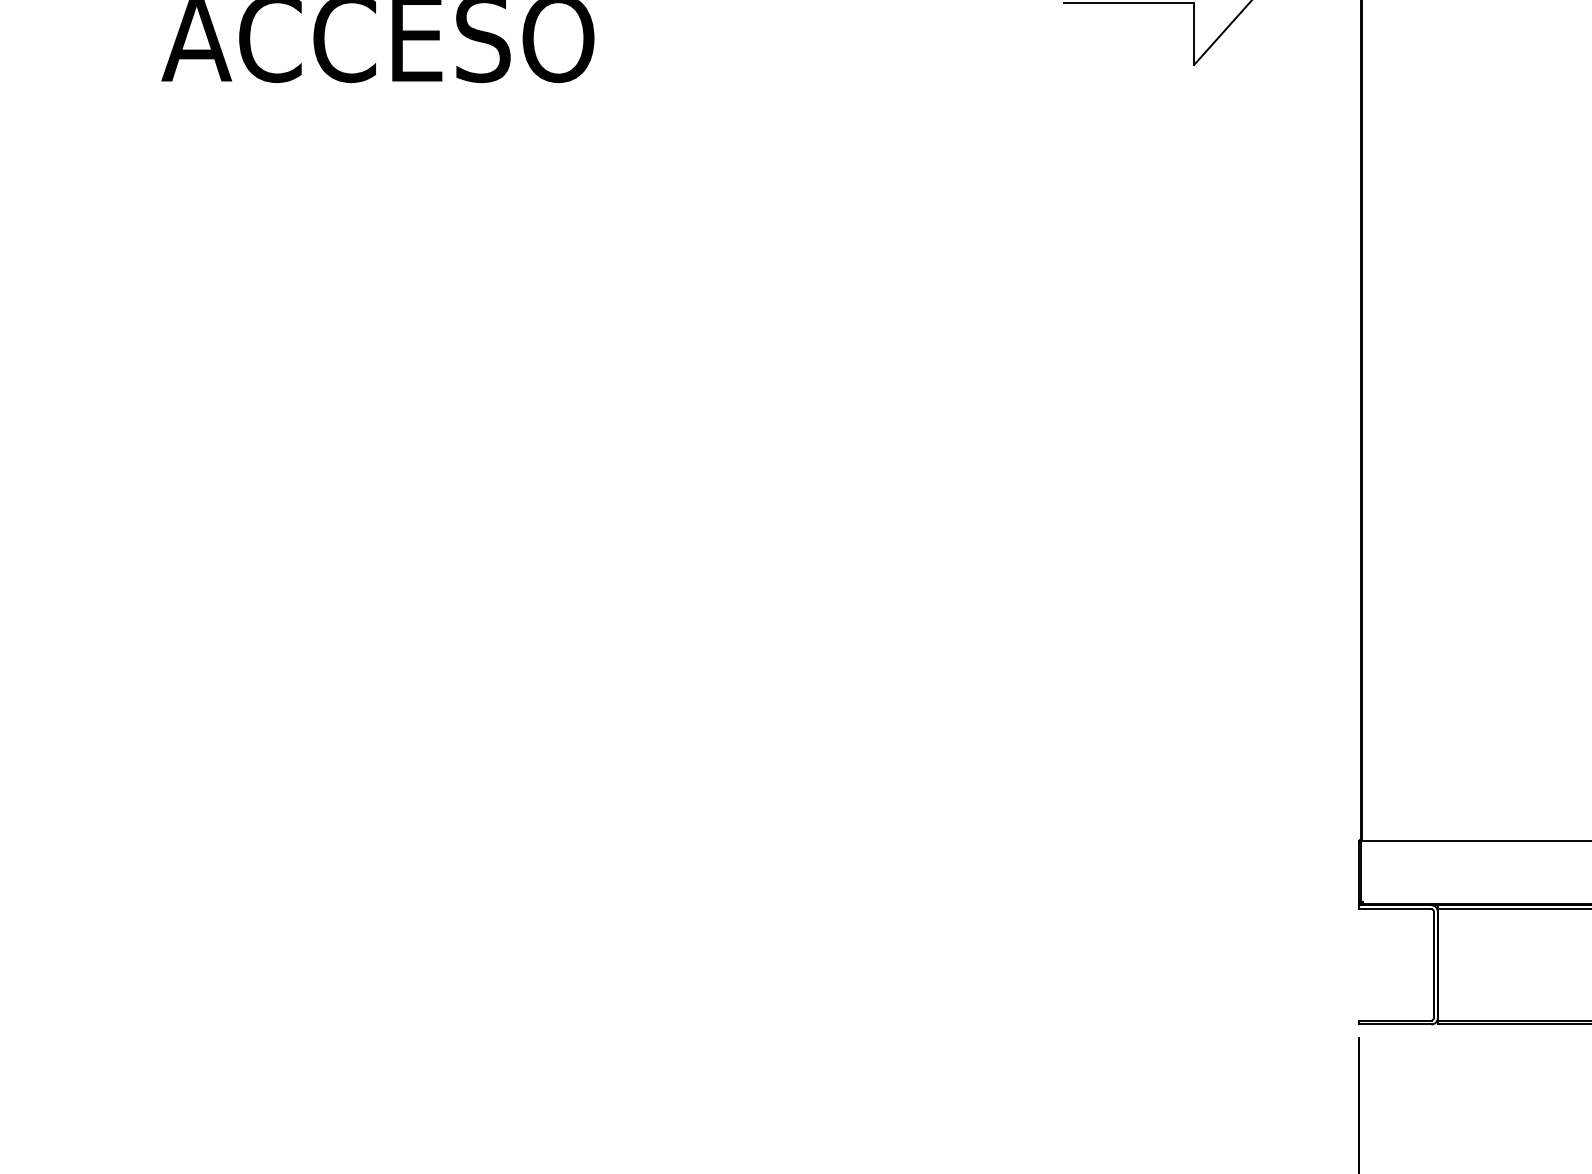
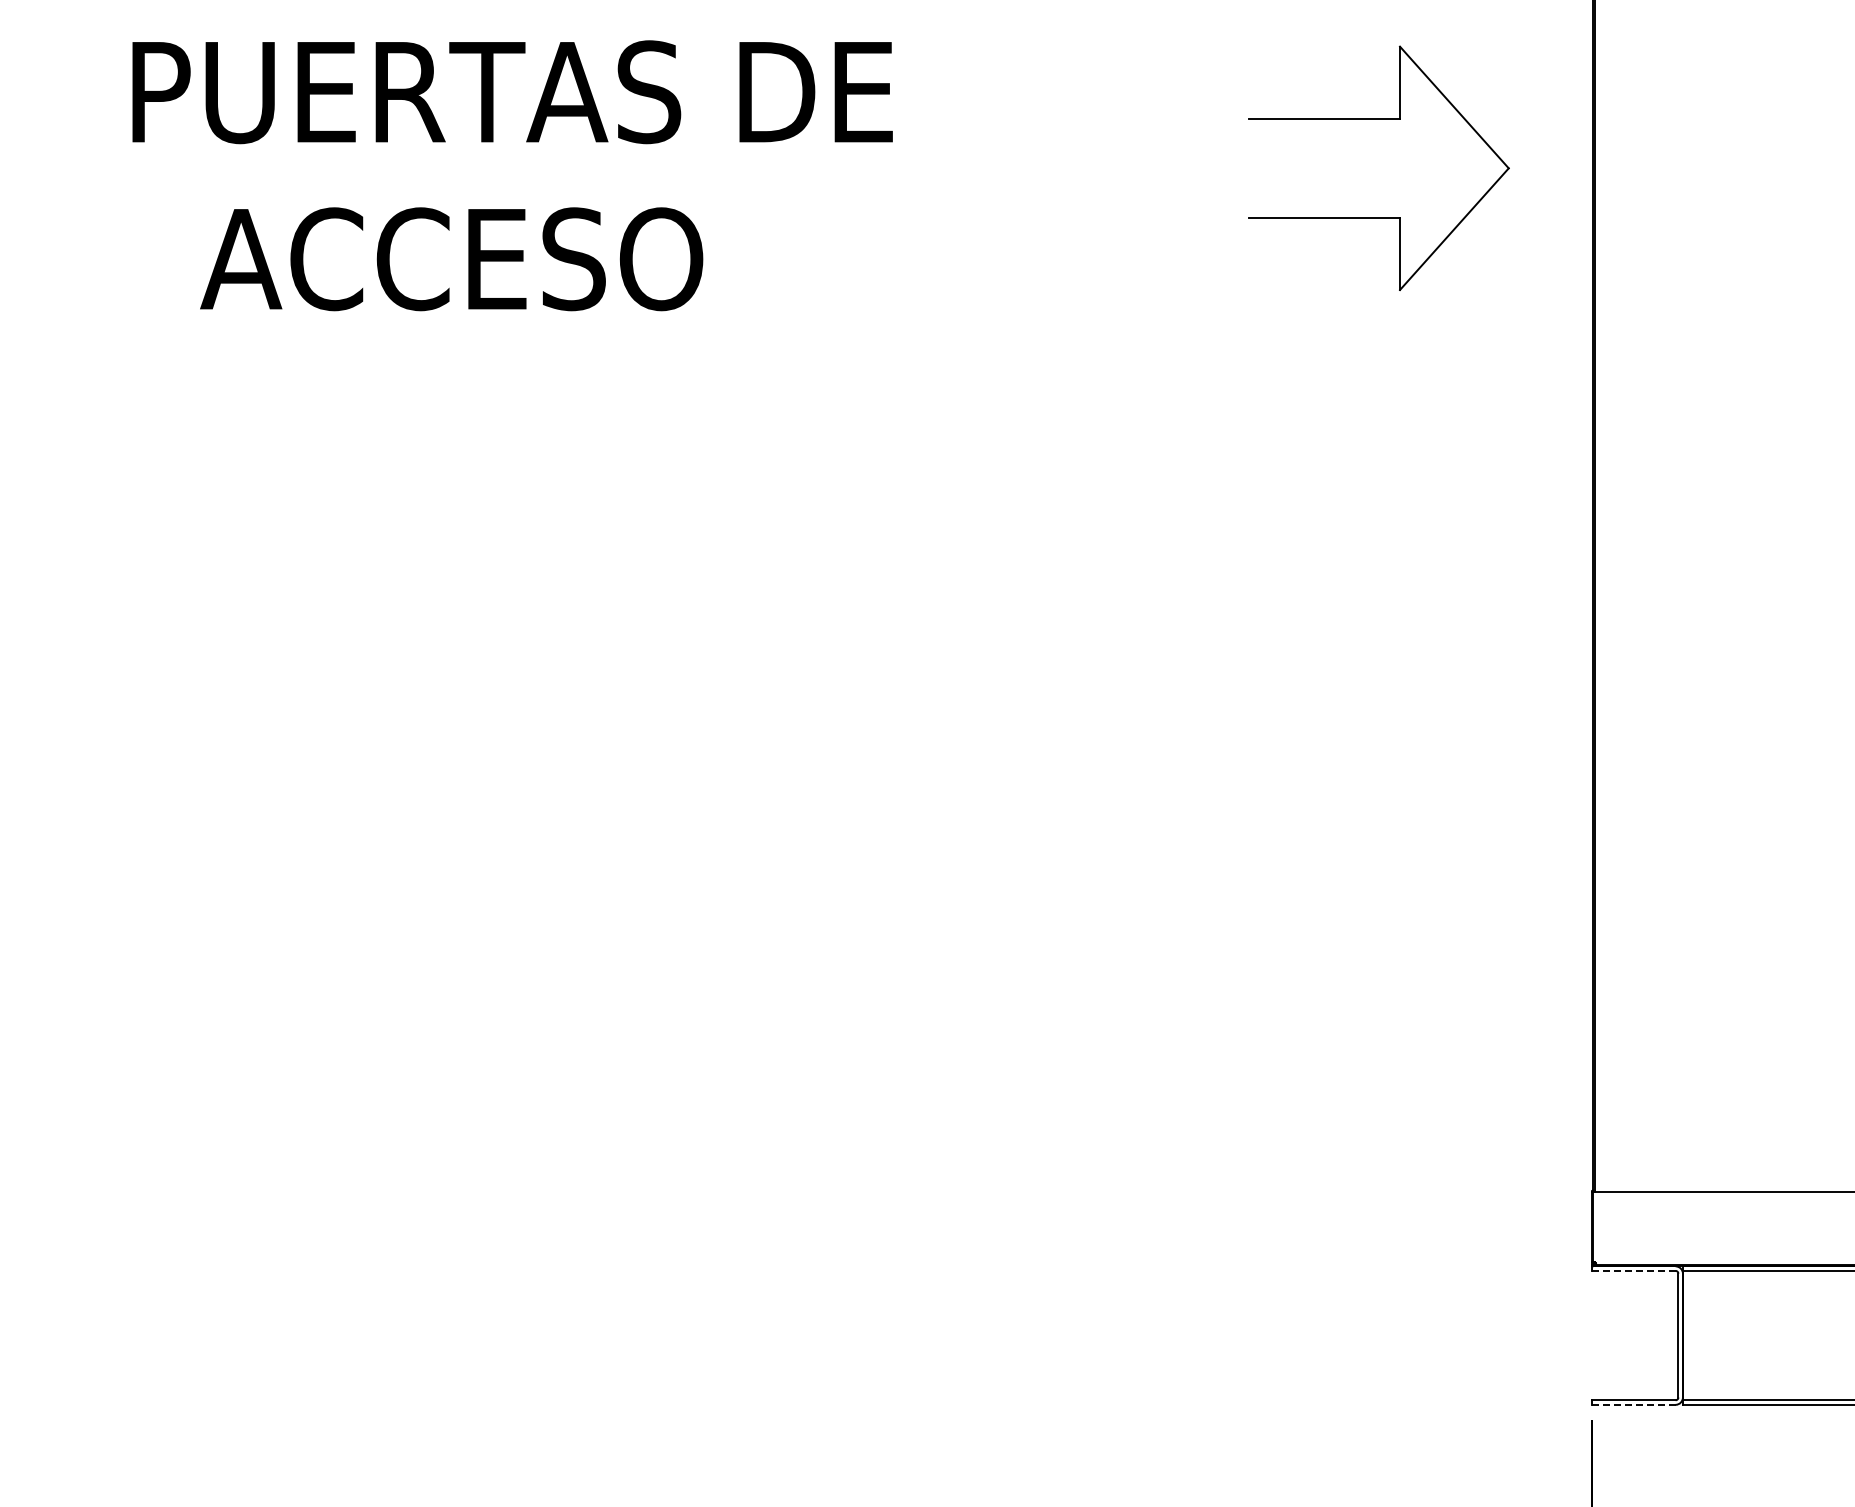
line: (1395, 908) -> (1633, 1270), solid -> dashed
line: (1395, 1024) -> (1633, 1404), solid -> dashed

